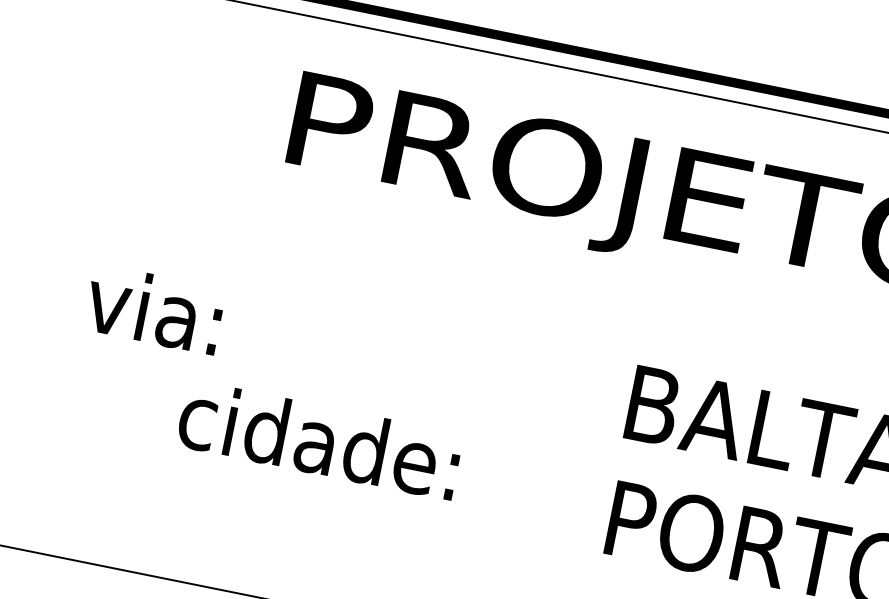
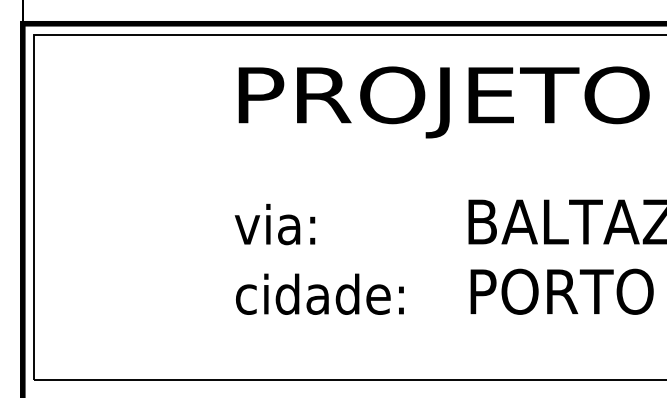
text: (153, 309) -> (274, 224), moved
text: (319, 438) -> (319, 293), moved

